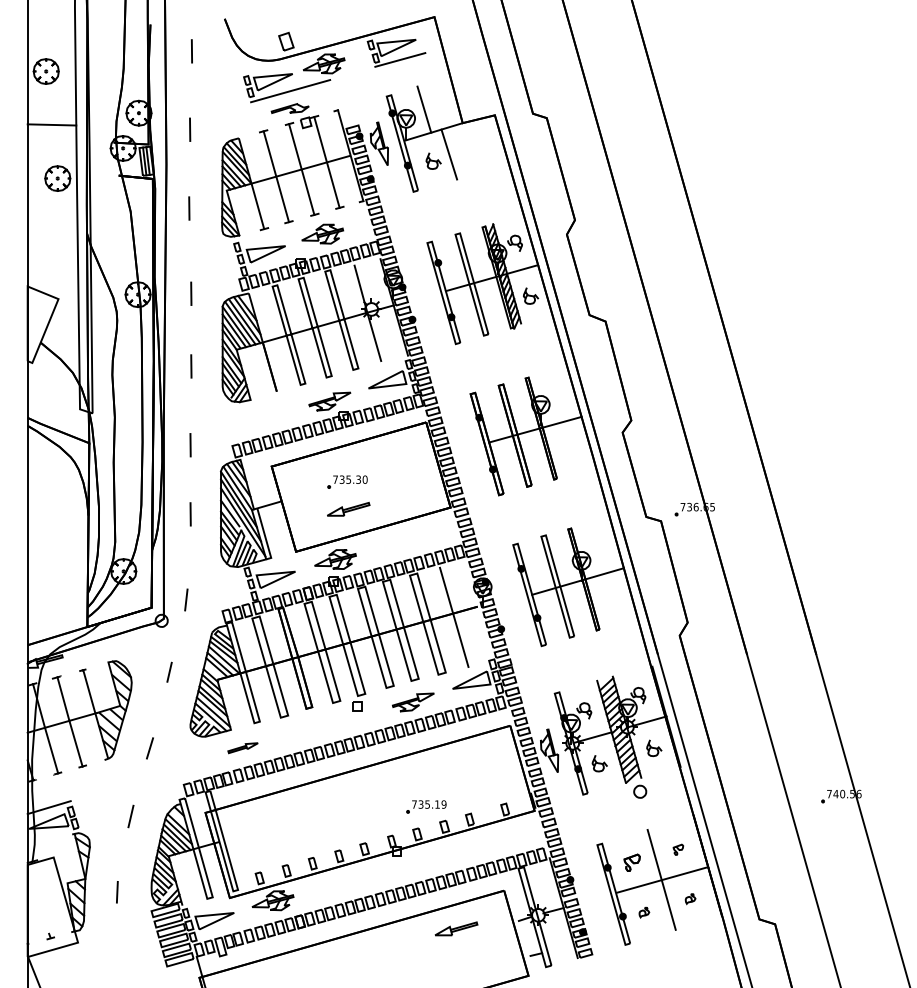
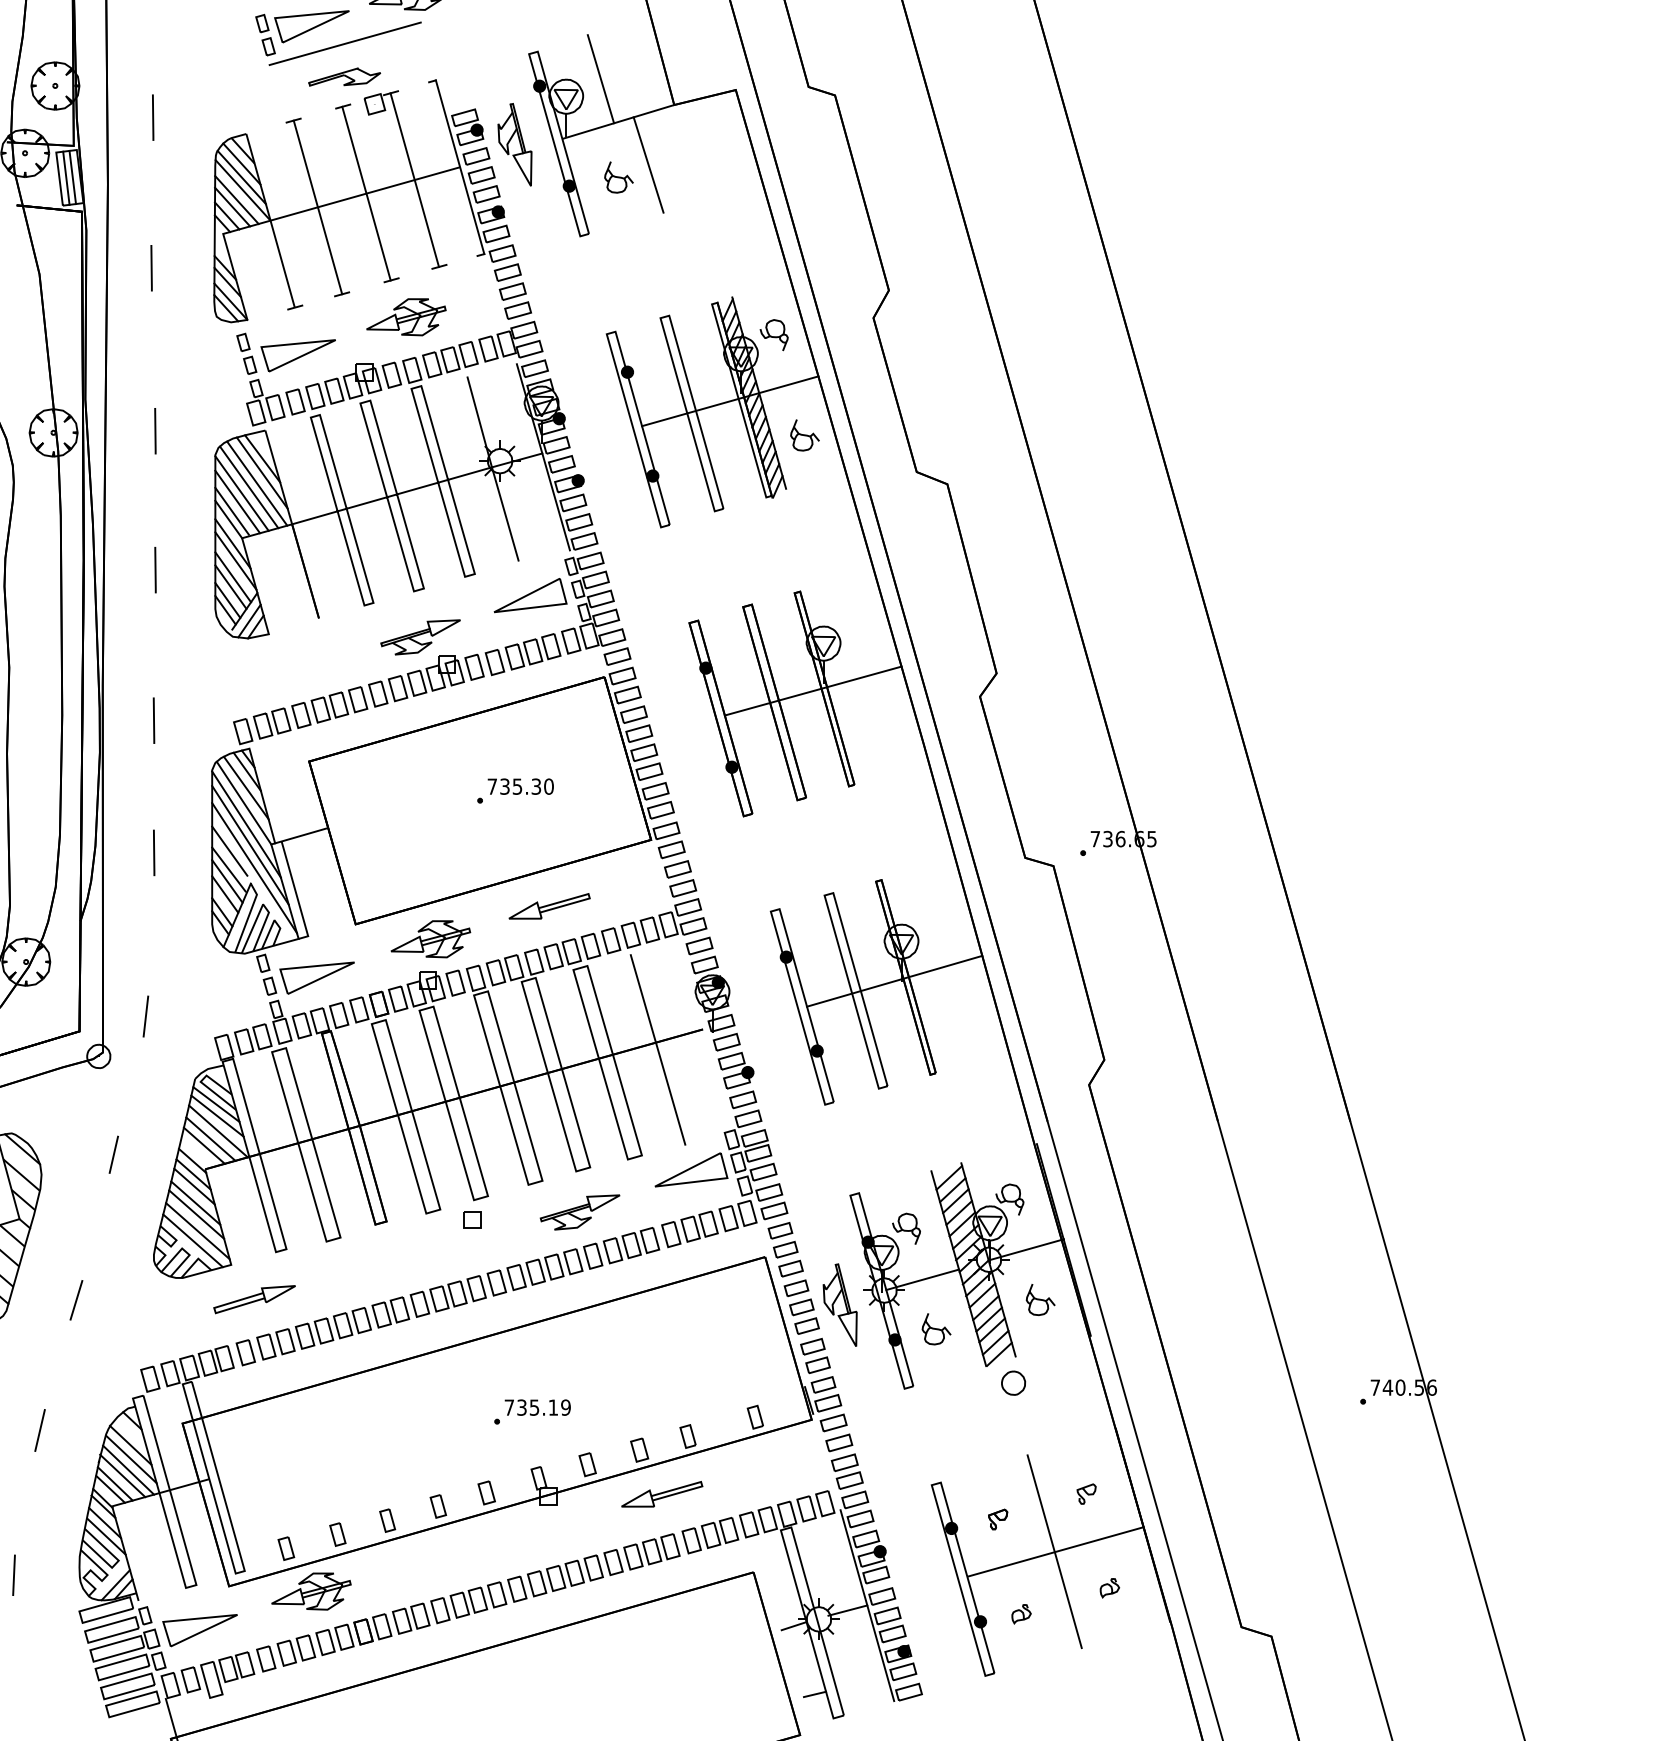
part: (347, 481) -> (515, 790), moved
part: (348, 508) -> (549, 904), moved
part: (242, 748) -> (253, 1300), size x1.43
part: (426, 806) -> (532, 1411), moved
part: (631, 863) -> (996, 1520), size x0.62
part: (456, 928) -> (662, 1493), moved

